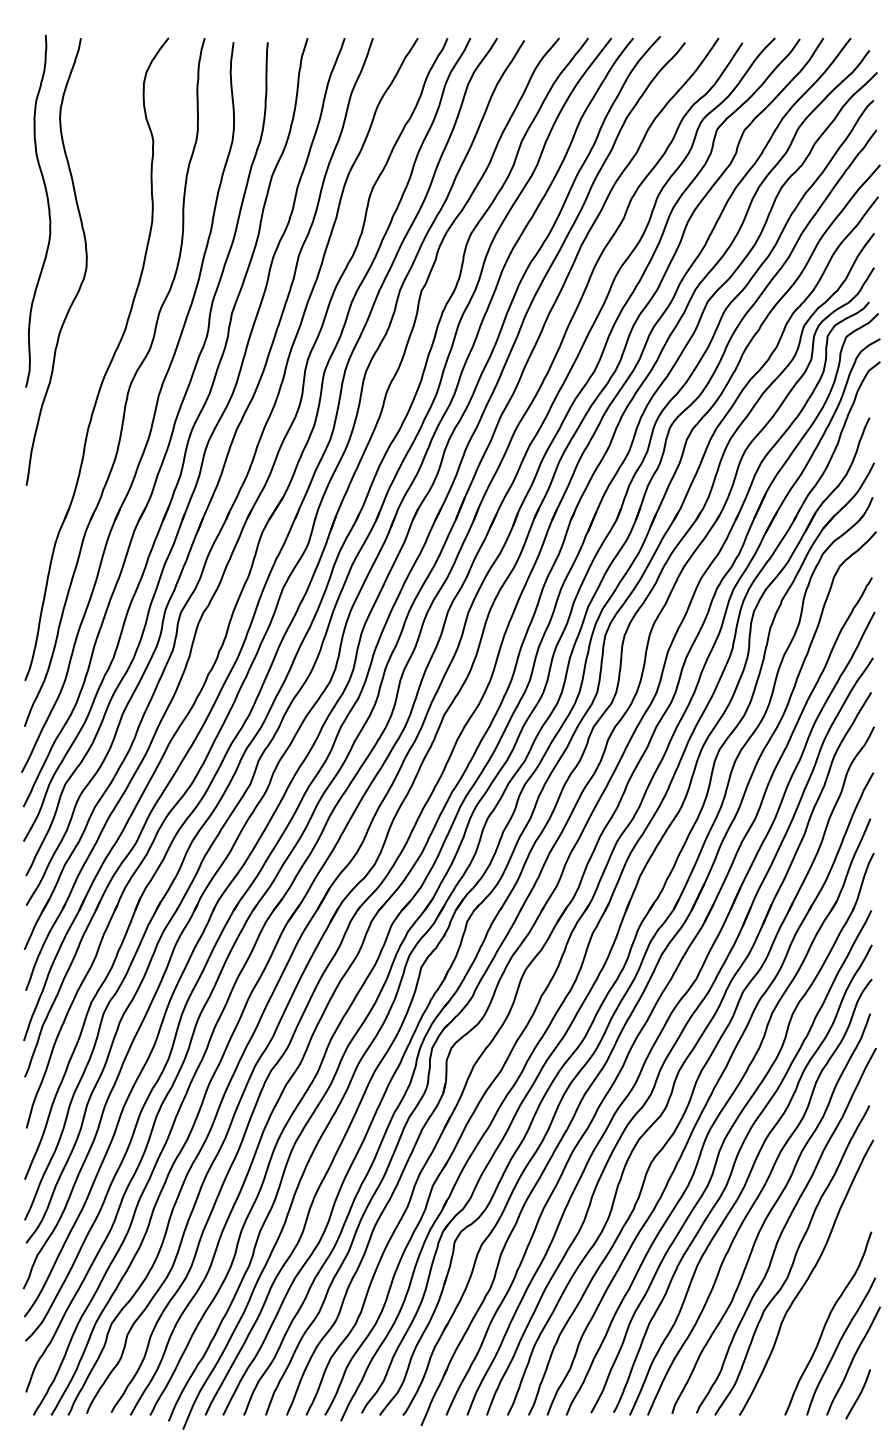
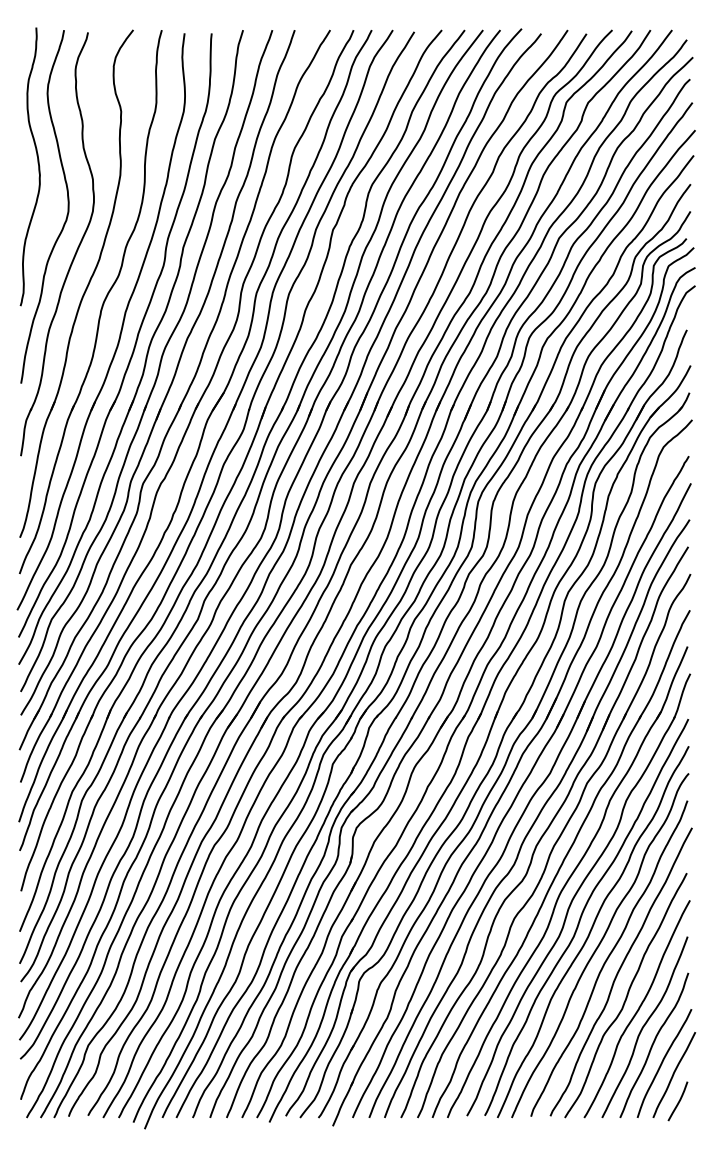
part: (95, 318) -> (75, 251), added
curve: (815, 1299) -> (644, 1026), added

